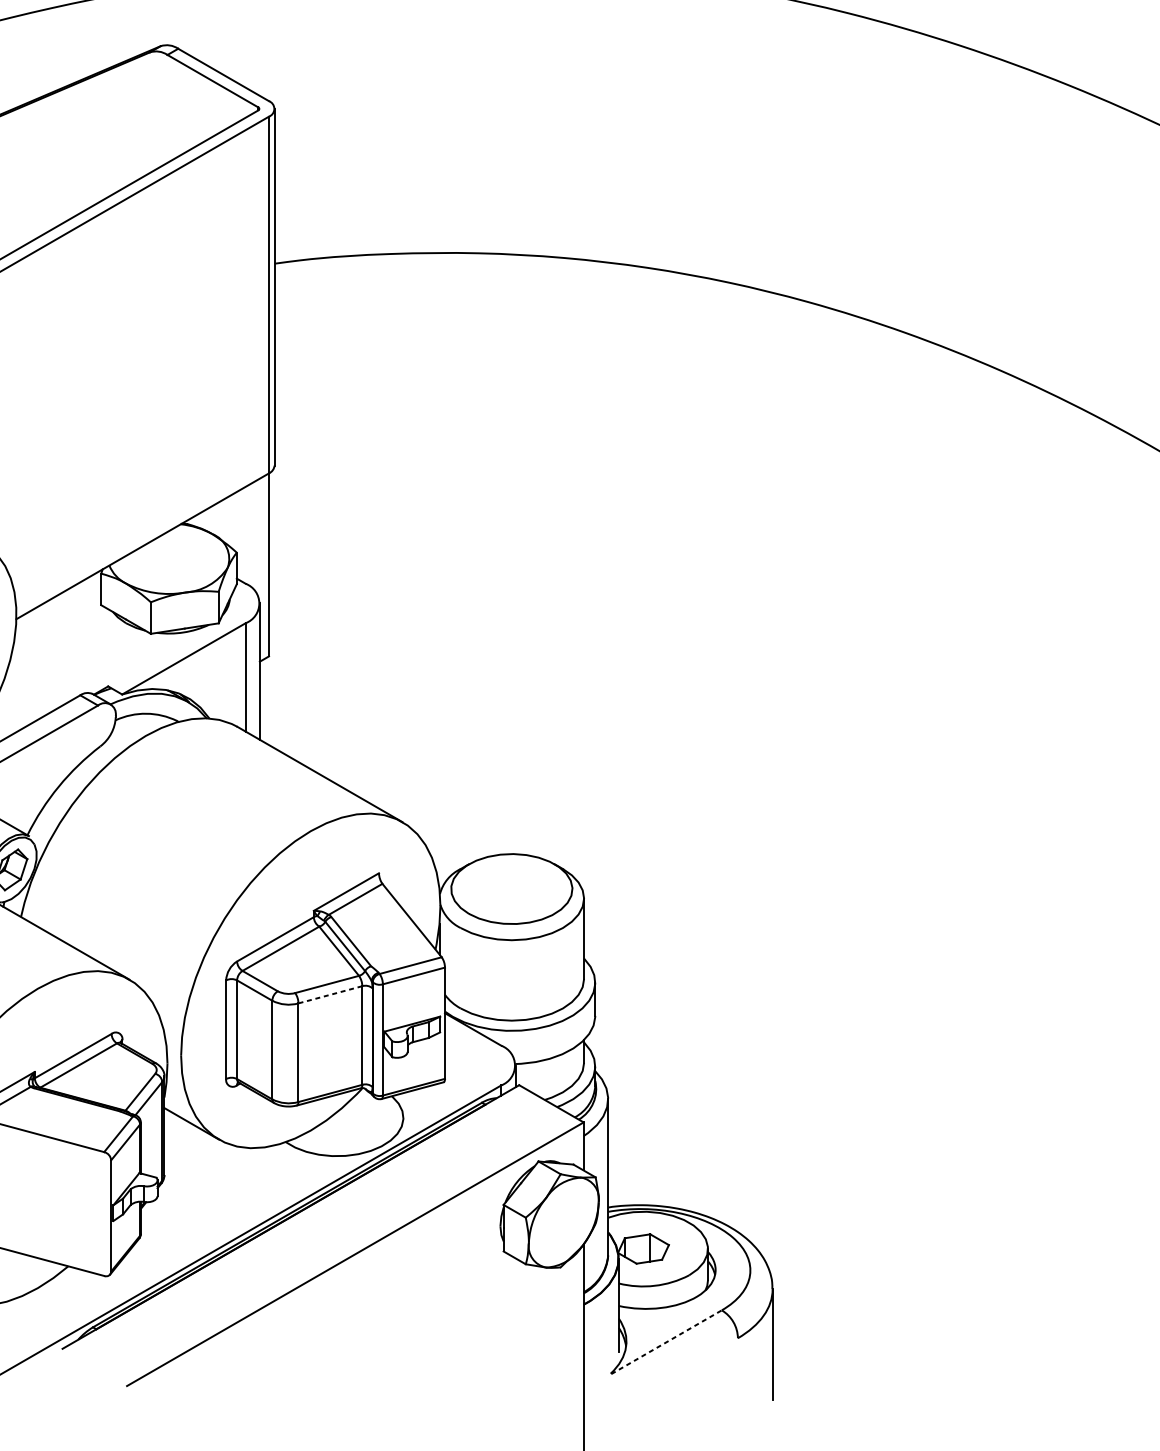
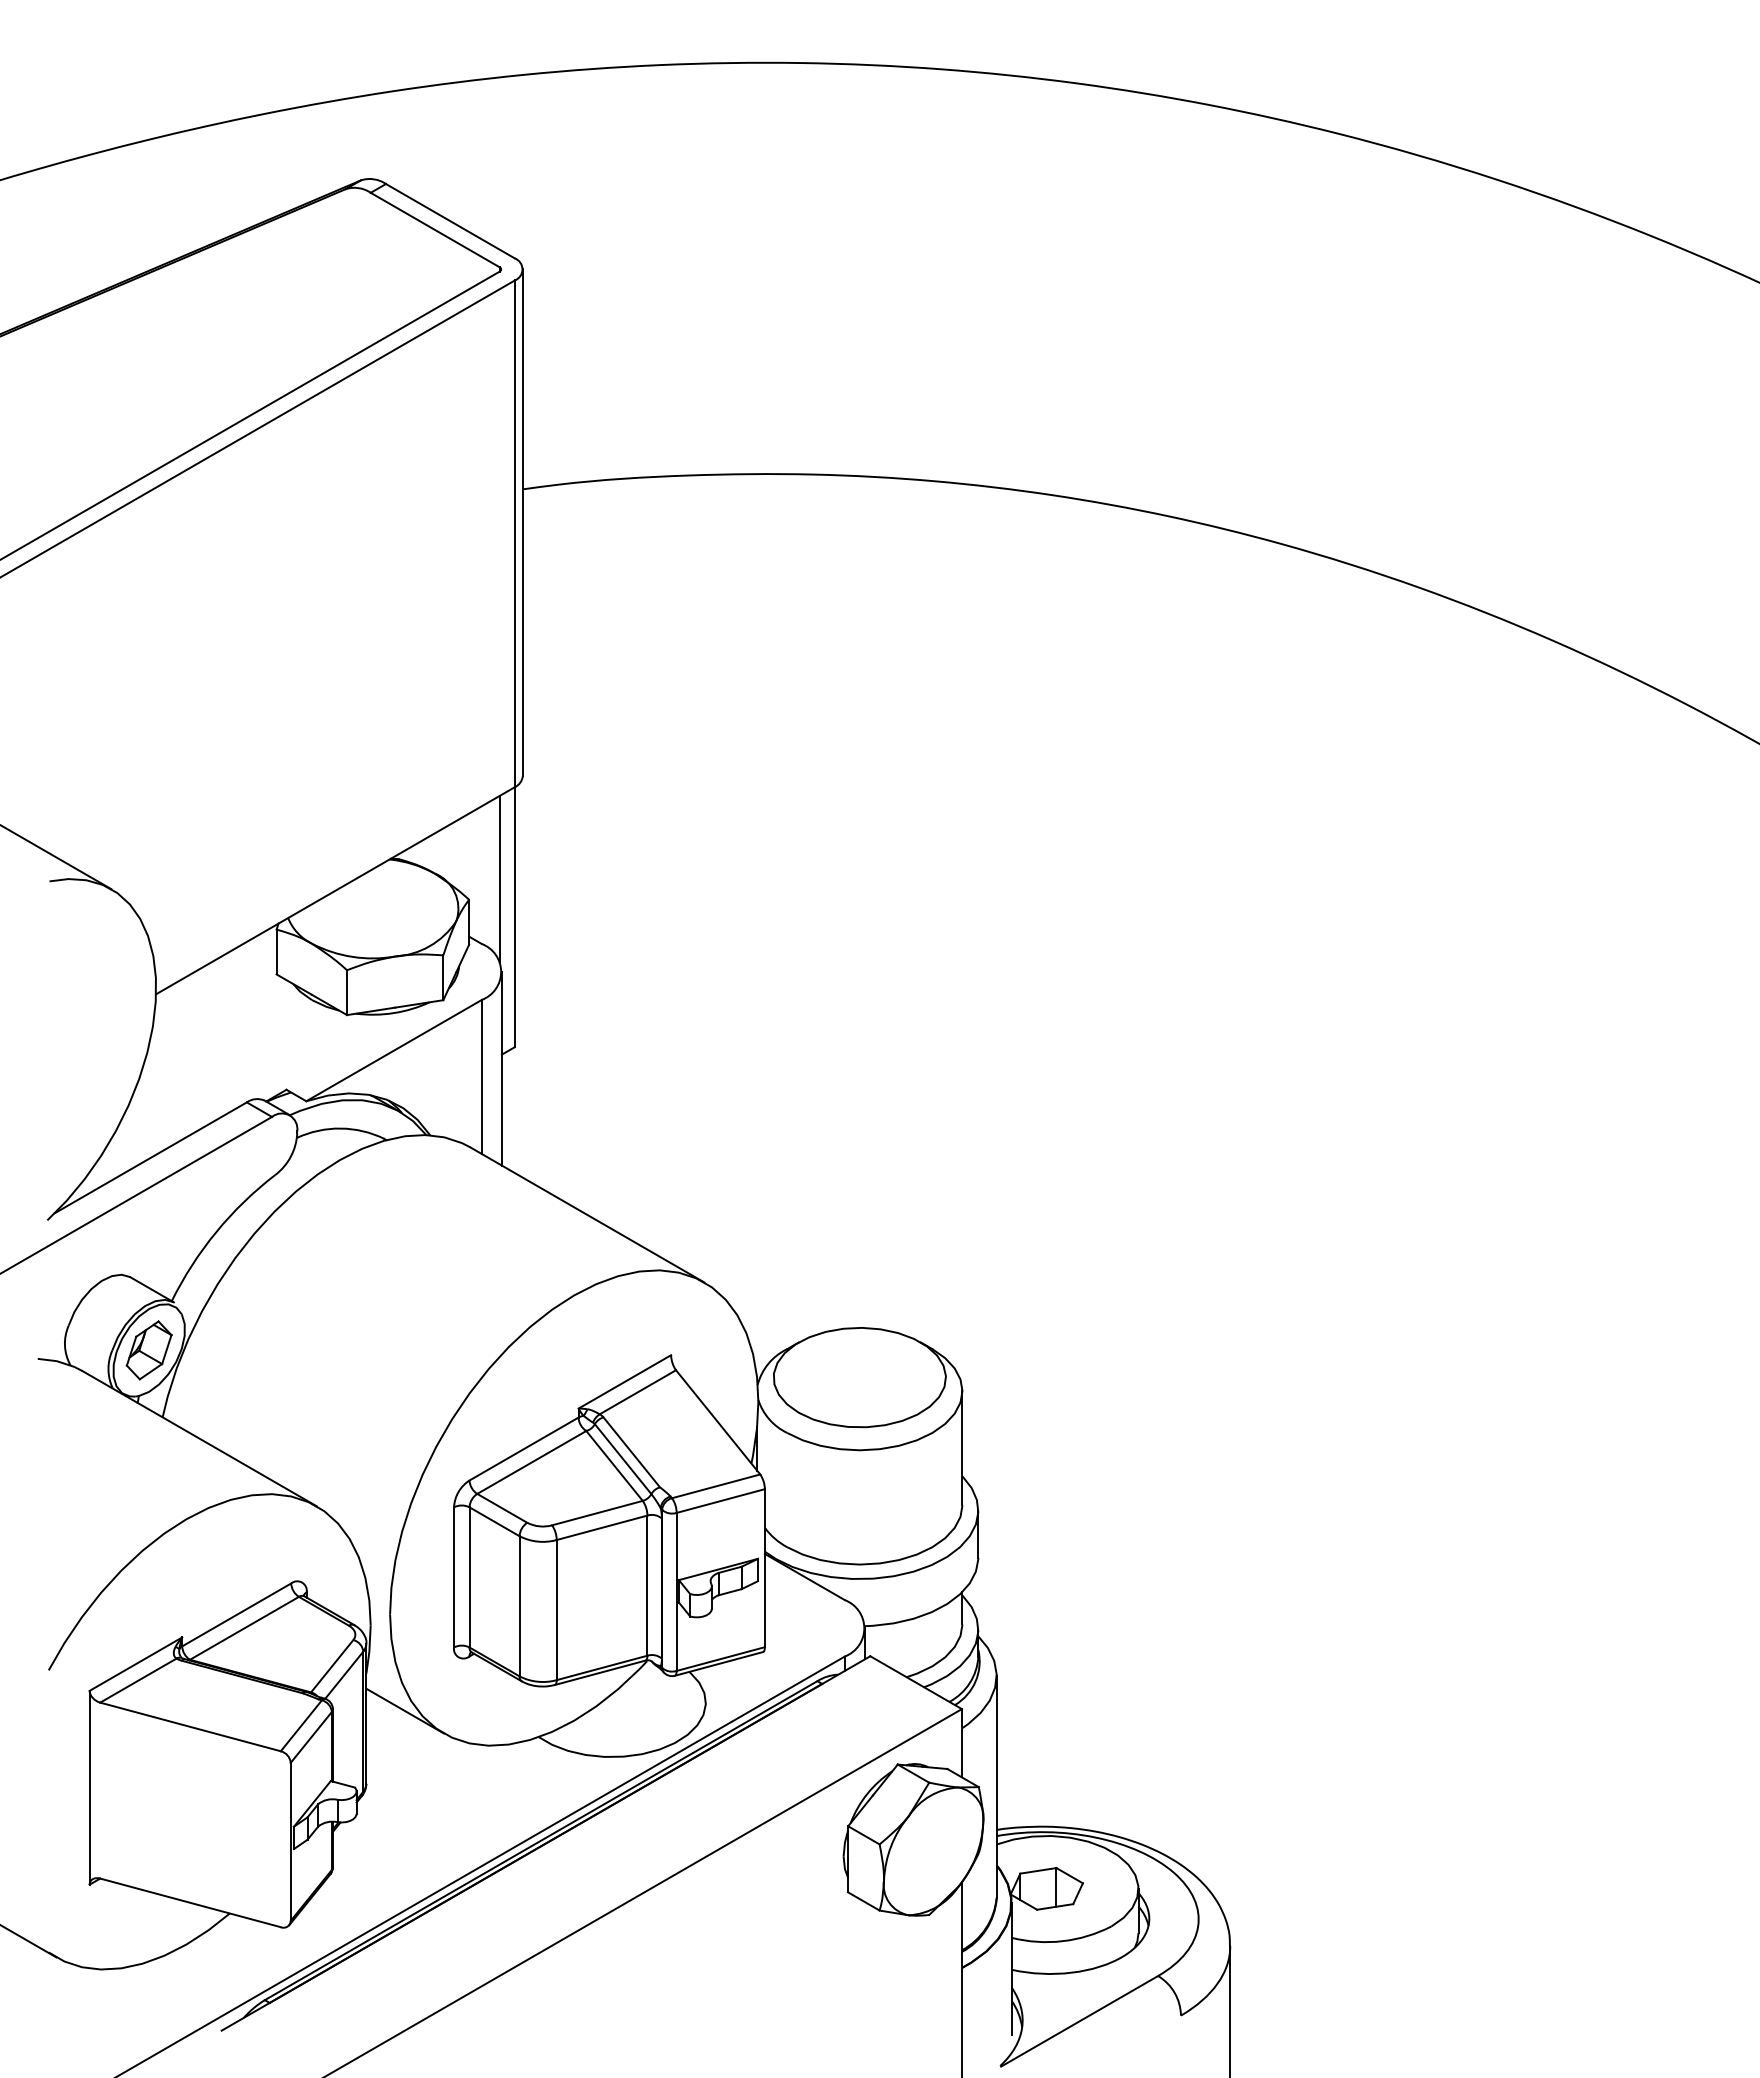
line: (258, 537) -> (499, 878), added
line: (330, 994) -> (602, 1527), dashed -> solid
line: (666, 1342) -> (1079, 2021), dashed -> solid

